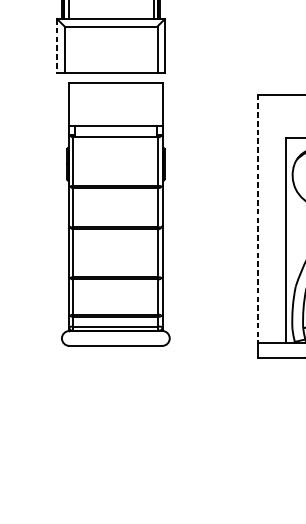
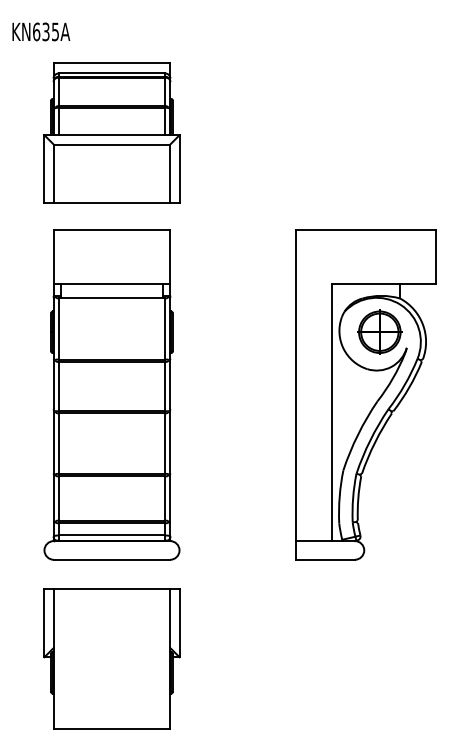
line: (57, 46) -> (44, 169), dashed -> solid
part: (115, 213) -> (111, 394), moved
line: (258, 218) -> (296, 385), dashed -> solid
part: (110, 436) -> (111, 658), added

